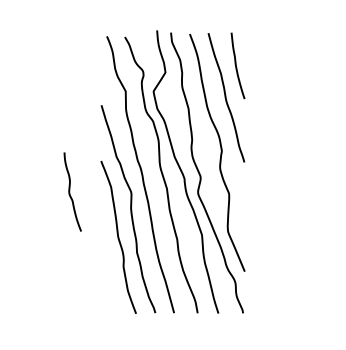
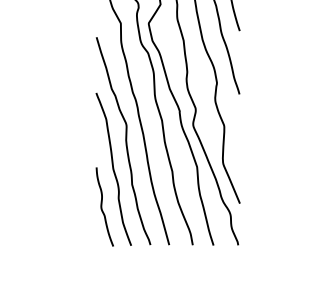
curve: (70, 191) -> (102, 206), moved

